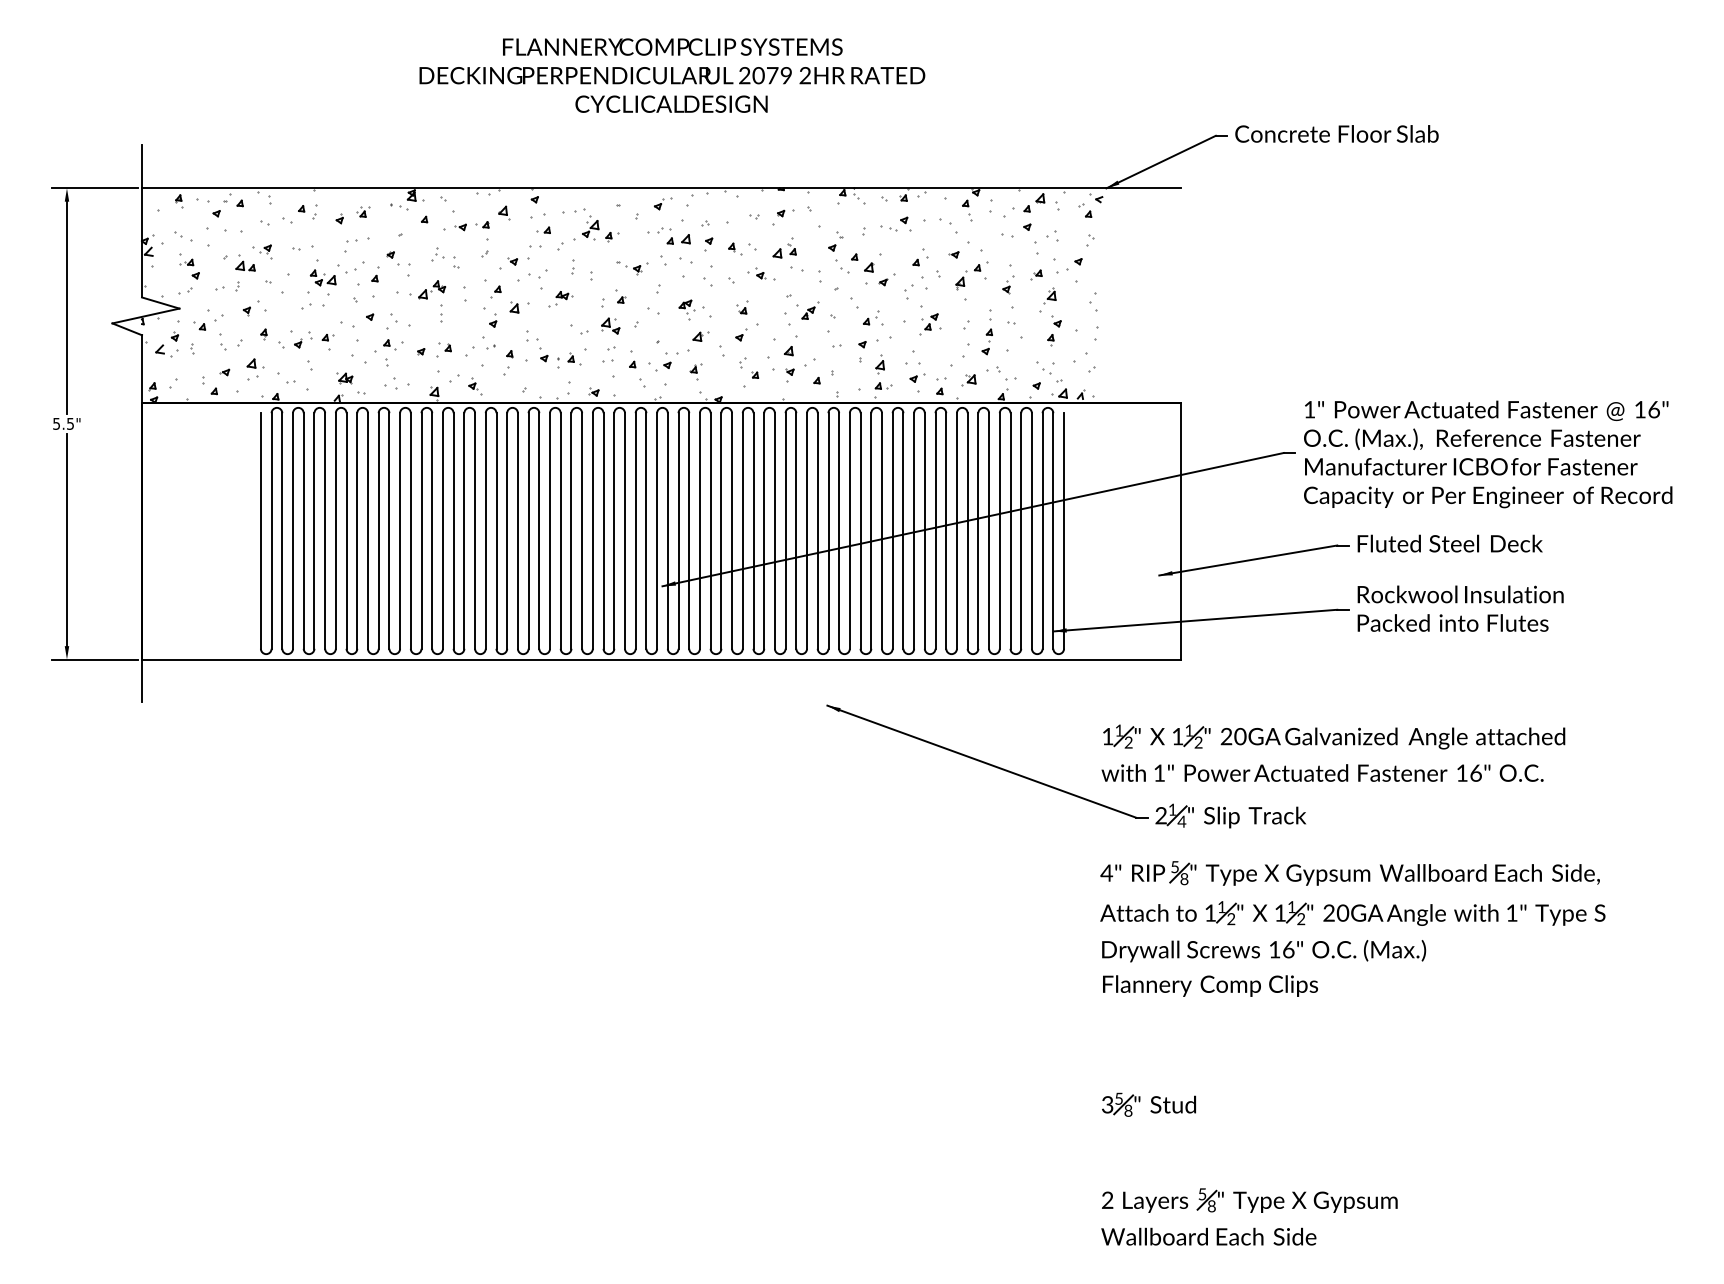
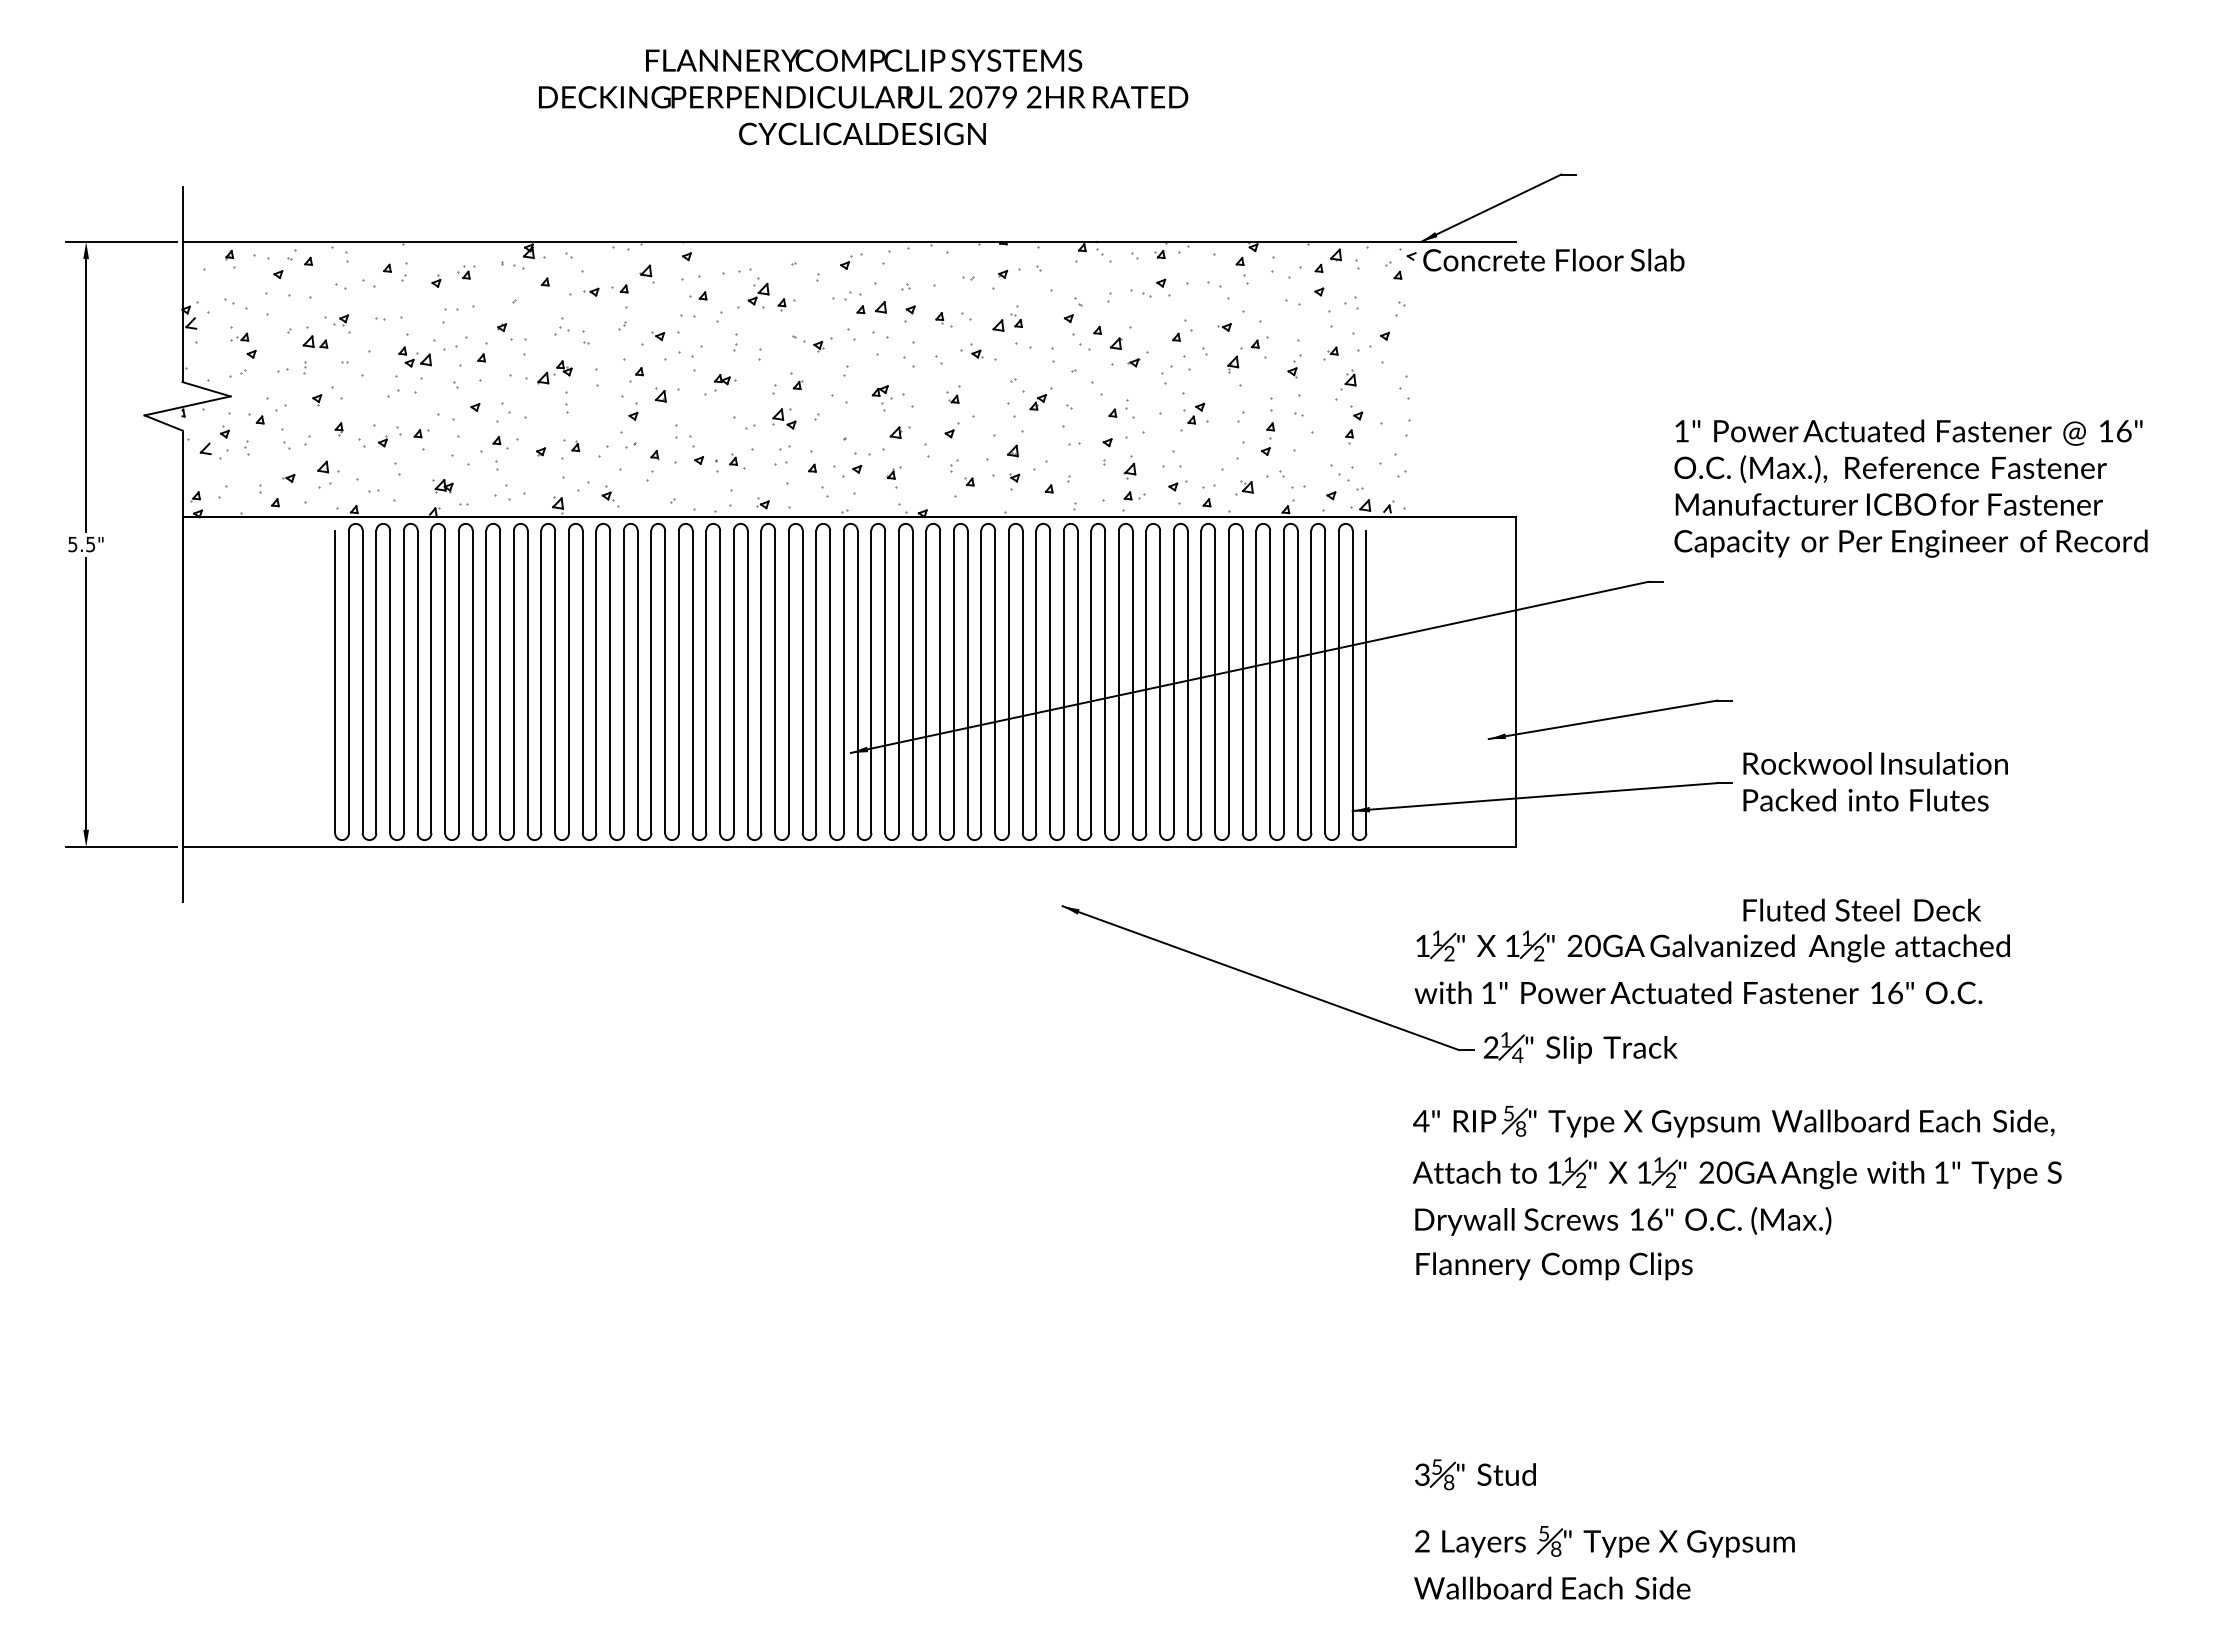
text: (1336, 133) -> (1553, 259), moved
text: (1487, 454) -> (1910, 488), moved
text: (1449, 543) -> (1861, 909), moved
part: (1148, 1104) -> (1475, 1474), moved

